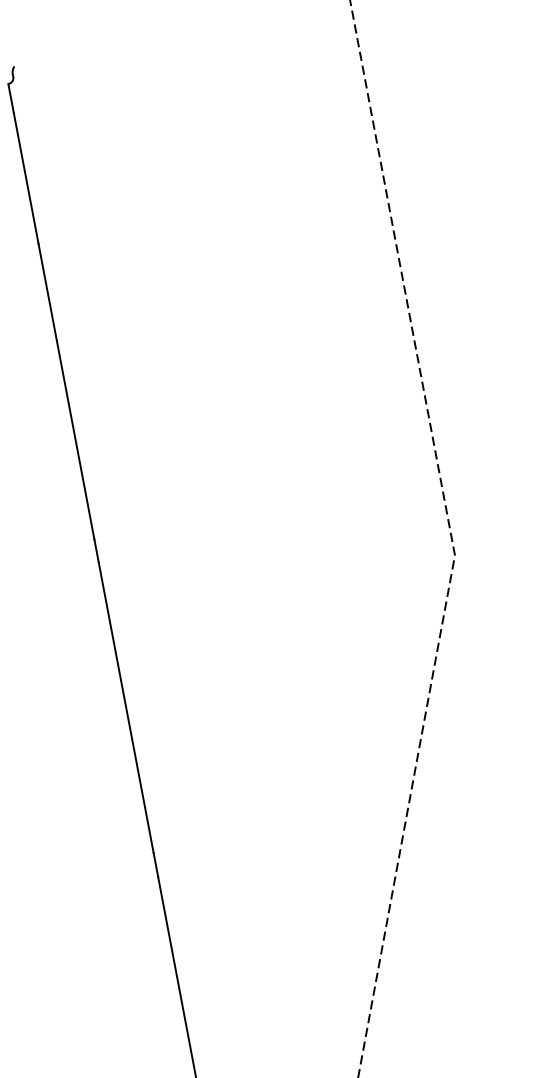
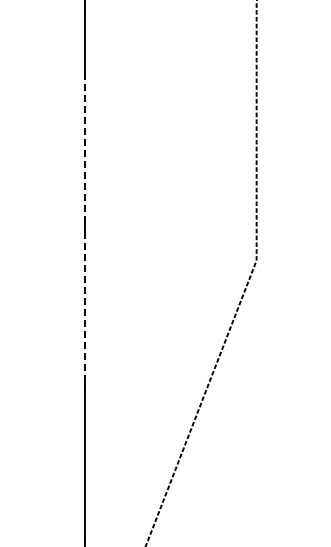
line: (65, 391) -> (84, 146), solid -> dashed
line: (125, 709) -> (84, 304), solid -> dashed

